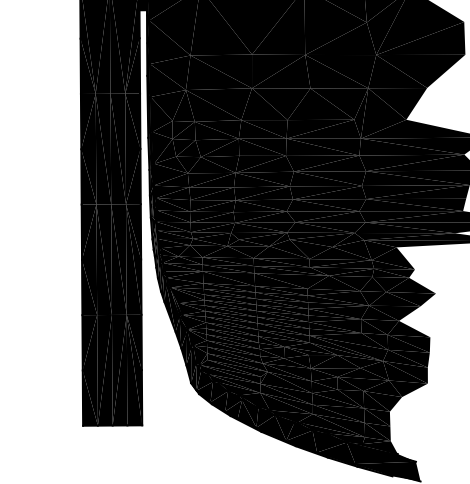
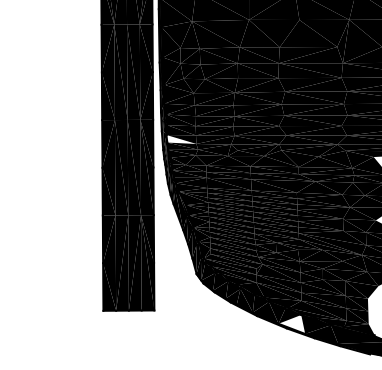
fill: (173, 226) -> (181, 139), removed
fill: (301, 441) -> (291, 324), removed

